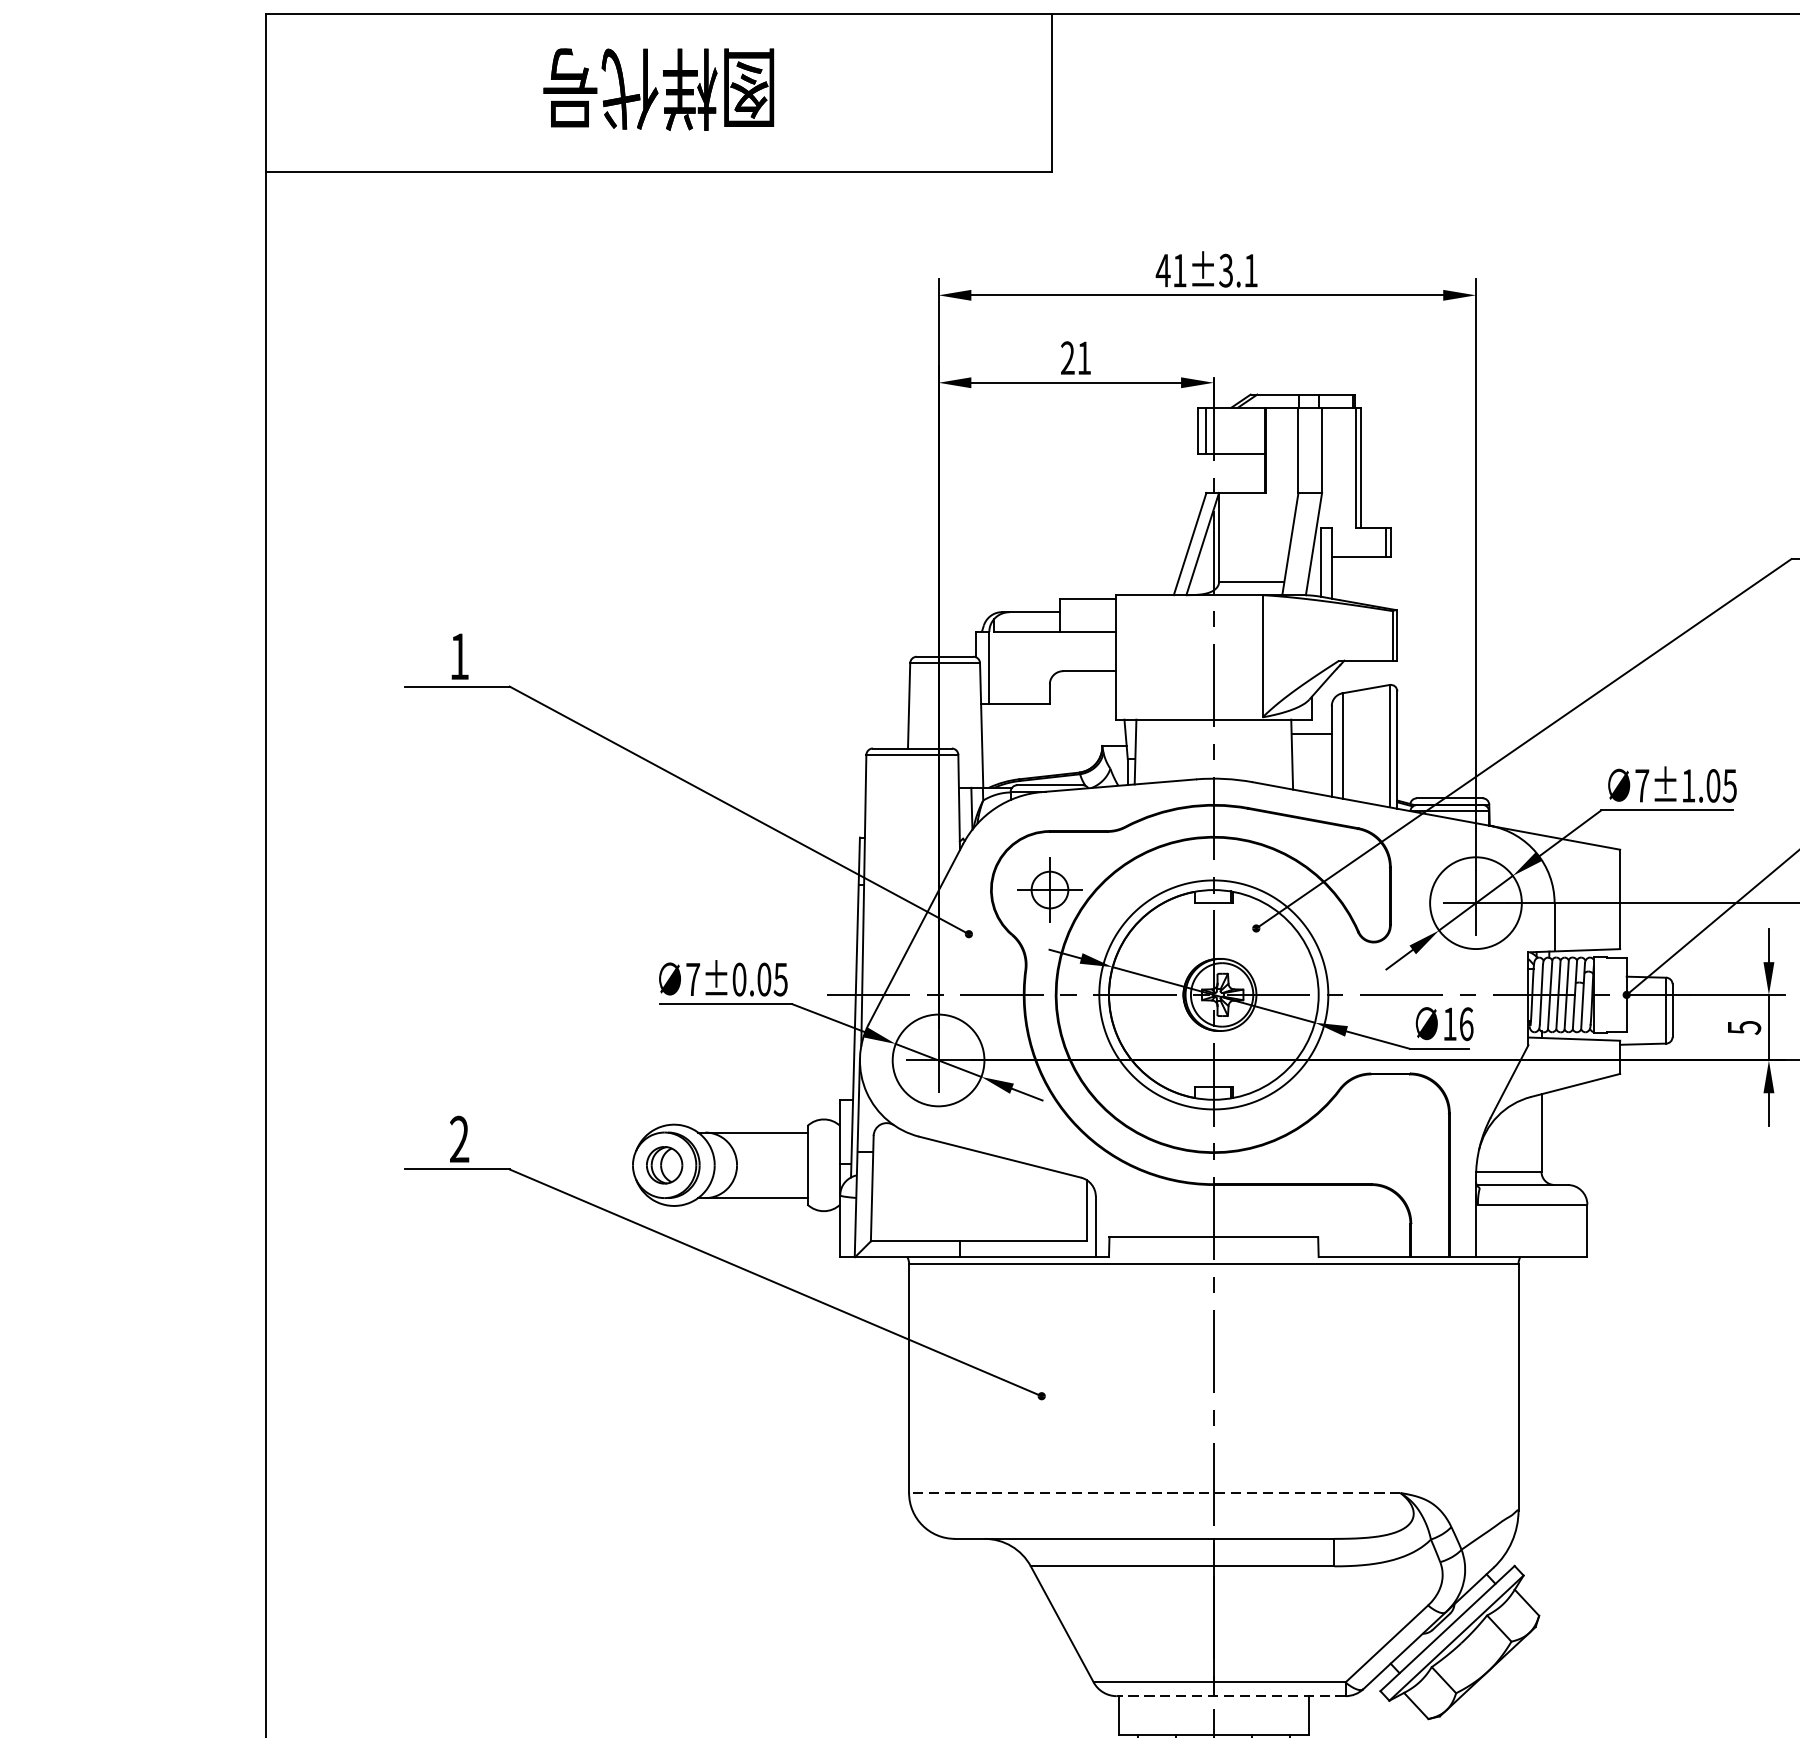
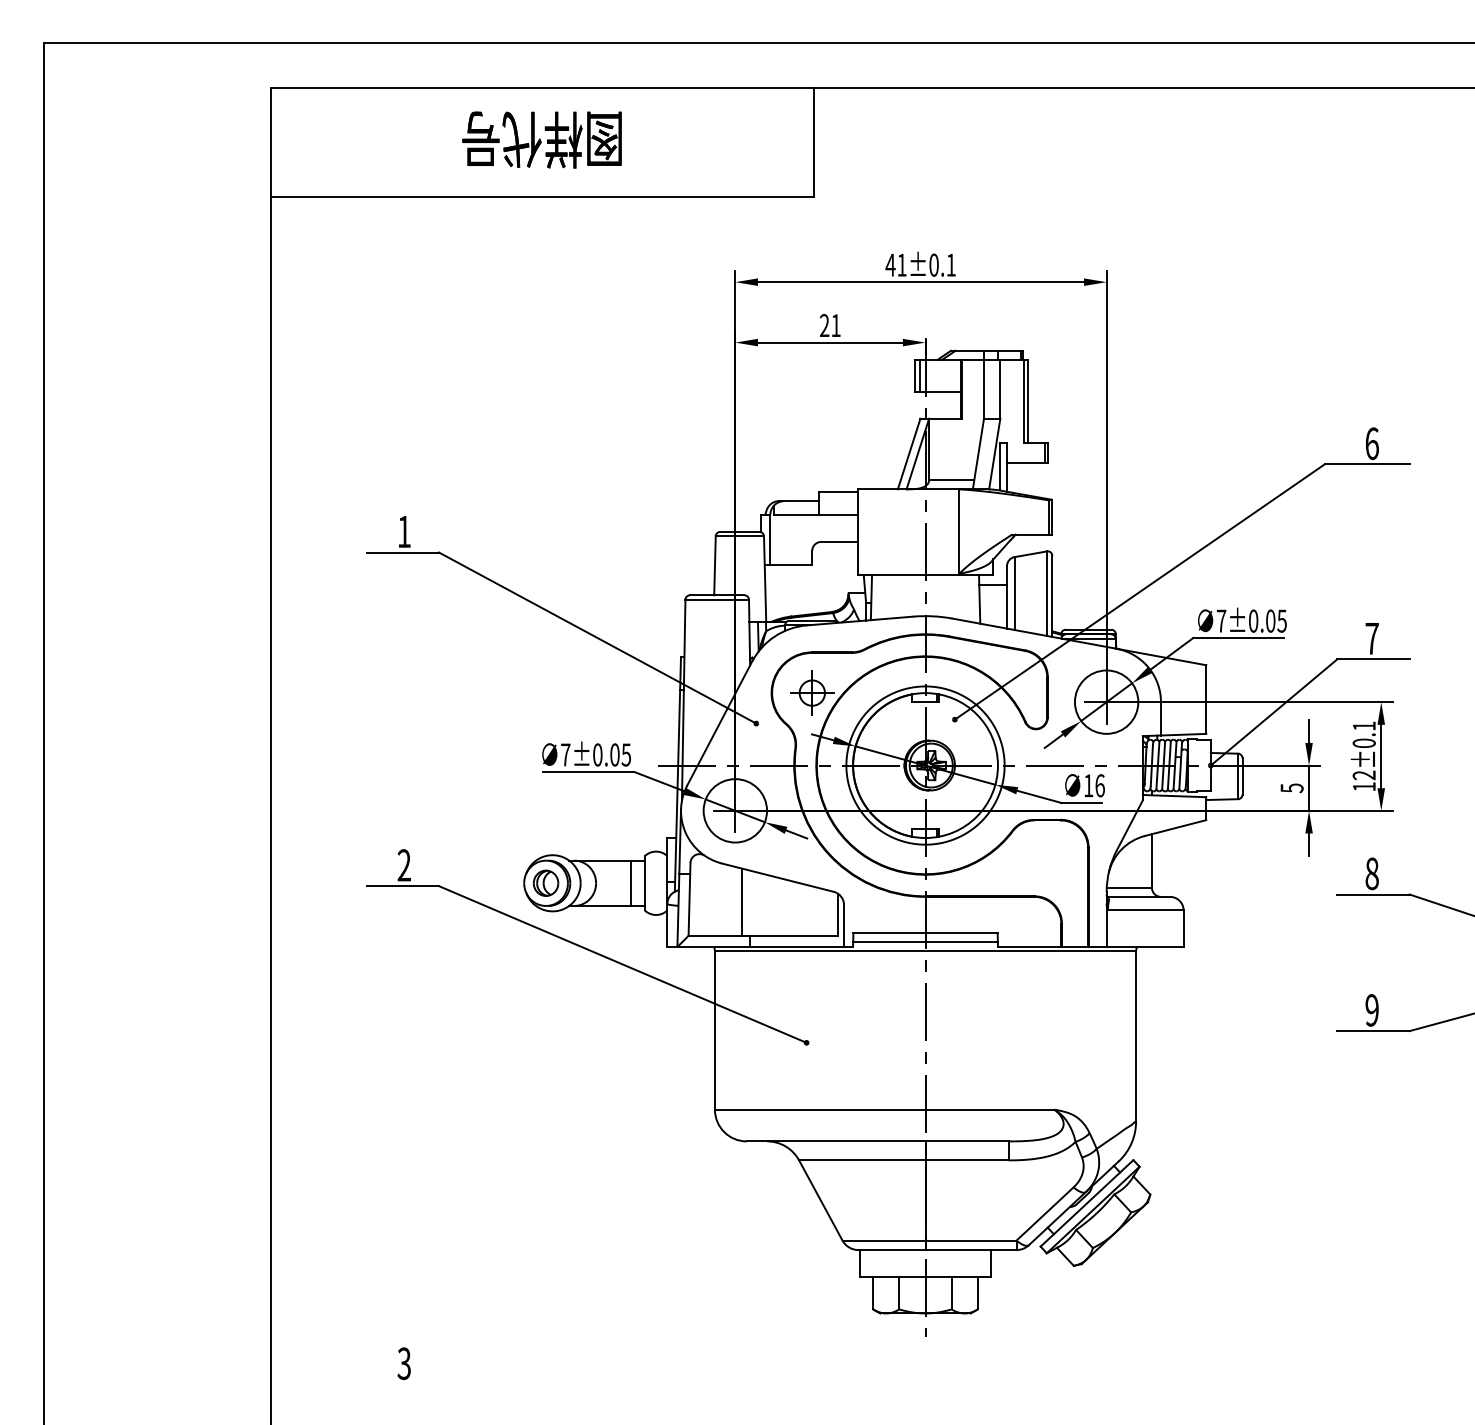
text: (1225, 269) -> (933, 264), 41±3.1 -> 41±0.1
text: (1688, 784) -> (1253, 620), 7±1.05 -> 7±0.05
line: (788, 1164) -> (631, 882), added
line: (947, 1191) -> (741, 901), added
line: (1213, 1251) -> (925, 942), added
line: (1154, 1492) -> (884, 1109), dashed -> solid
line: (1231, 1696) -> (937, 1250), dashed -> solid

